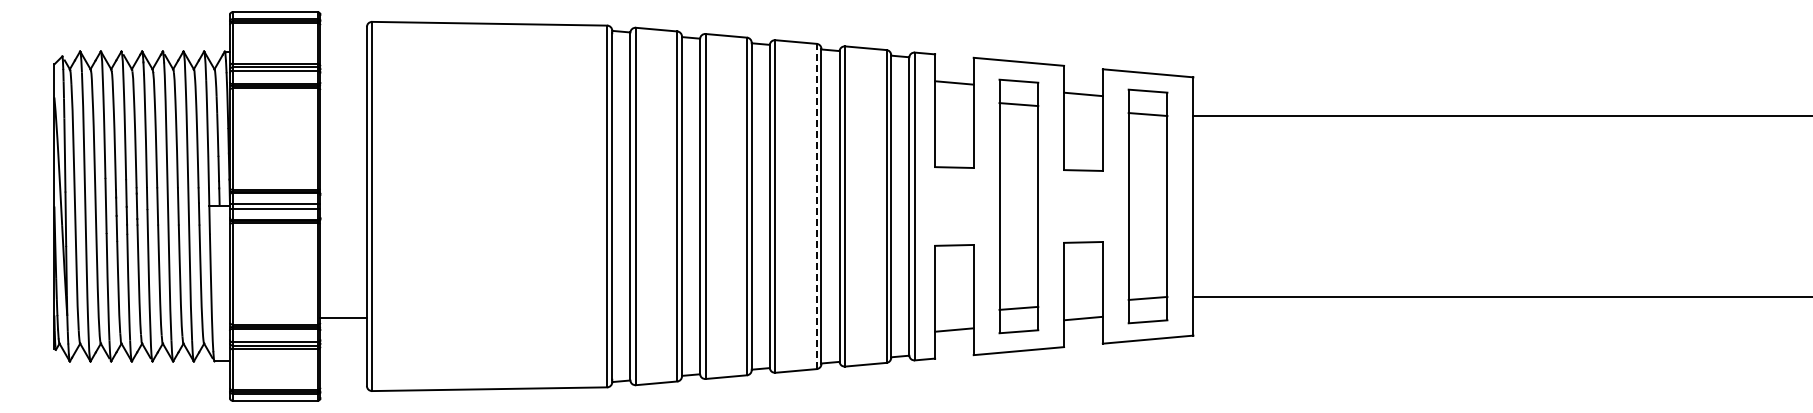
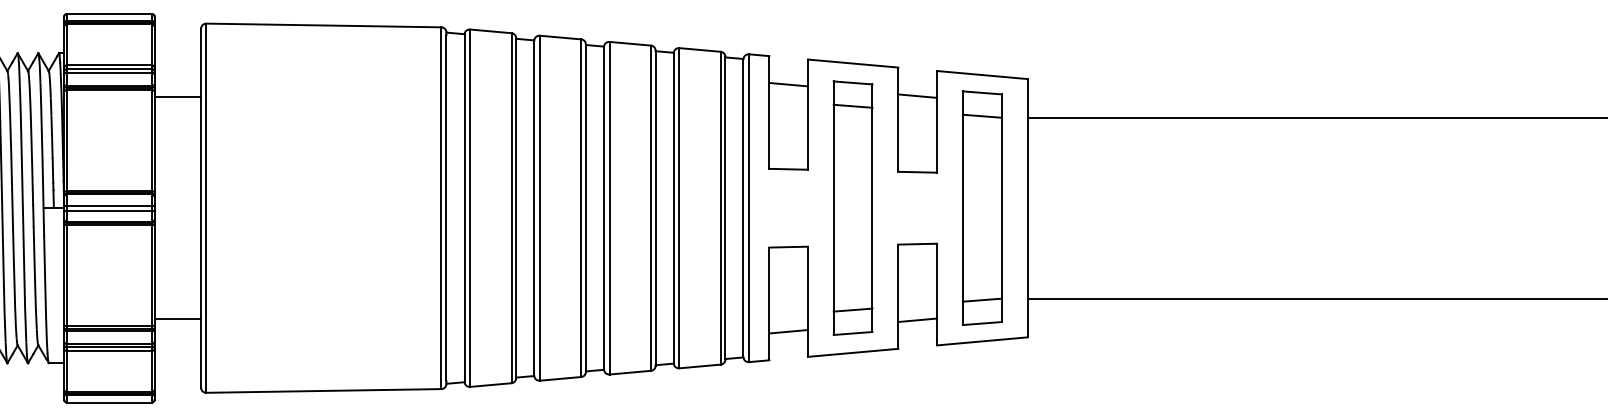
line: (343, 95) -> (177, 97), added
line: (816, 206) -> (650, 208), dashed -> solid

